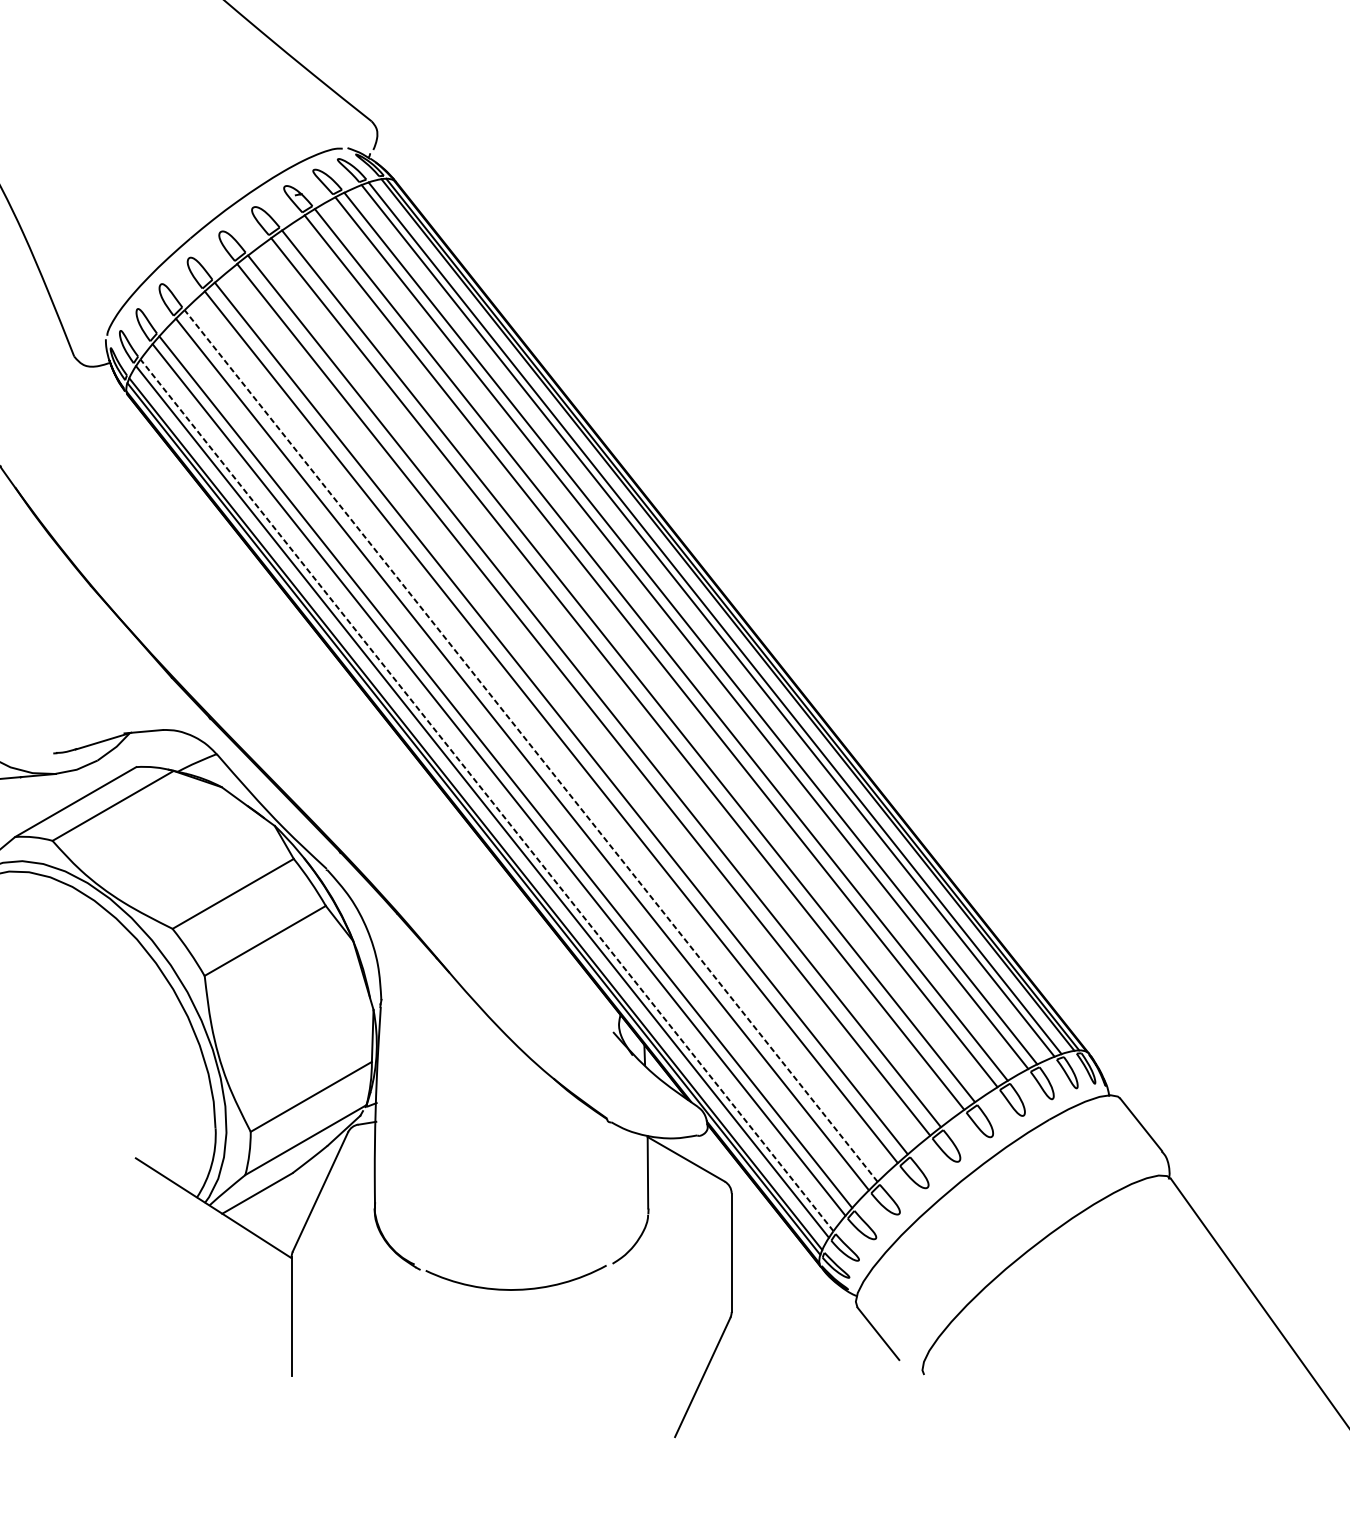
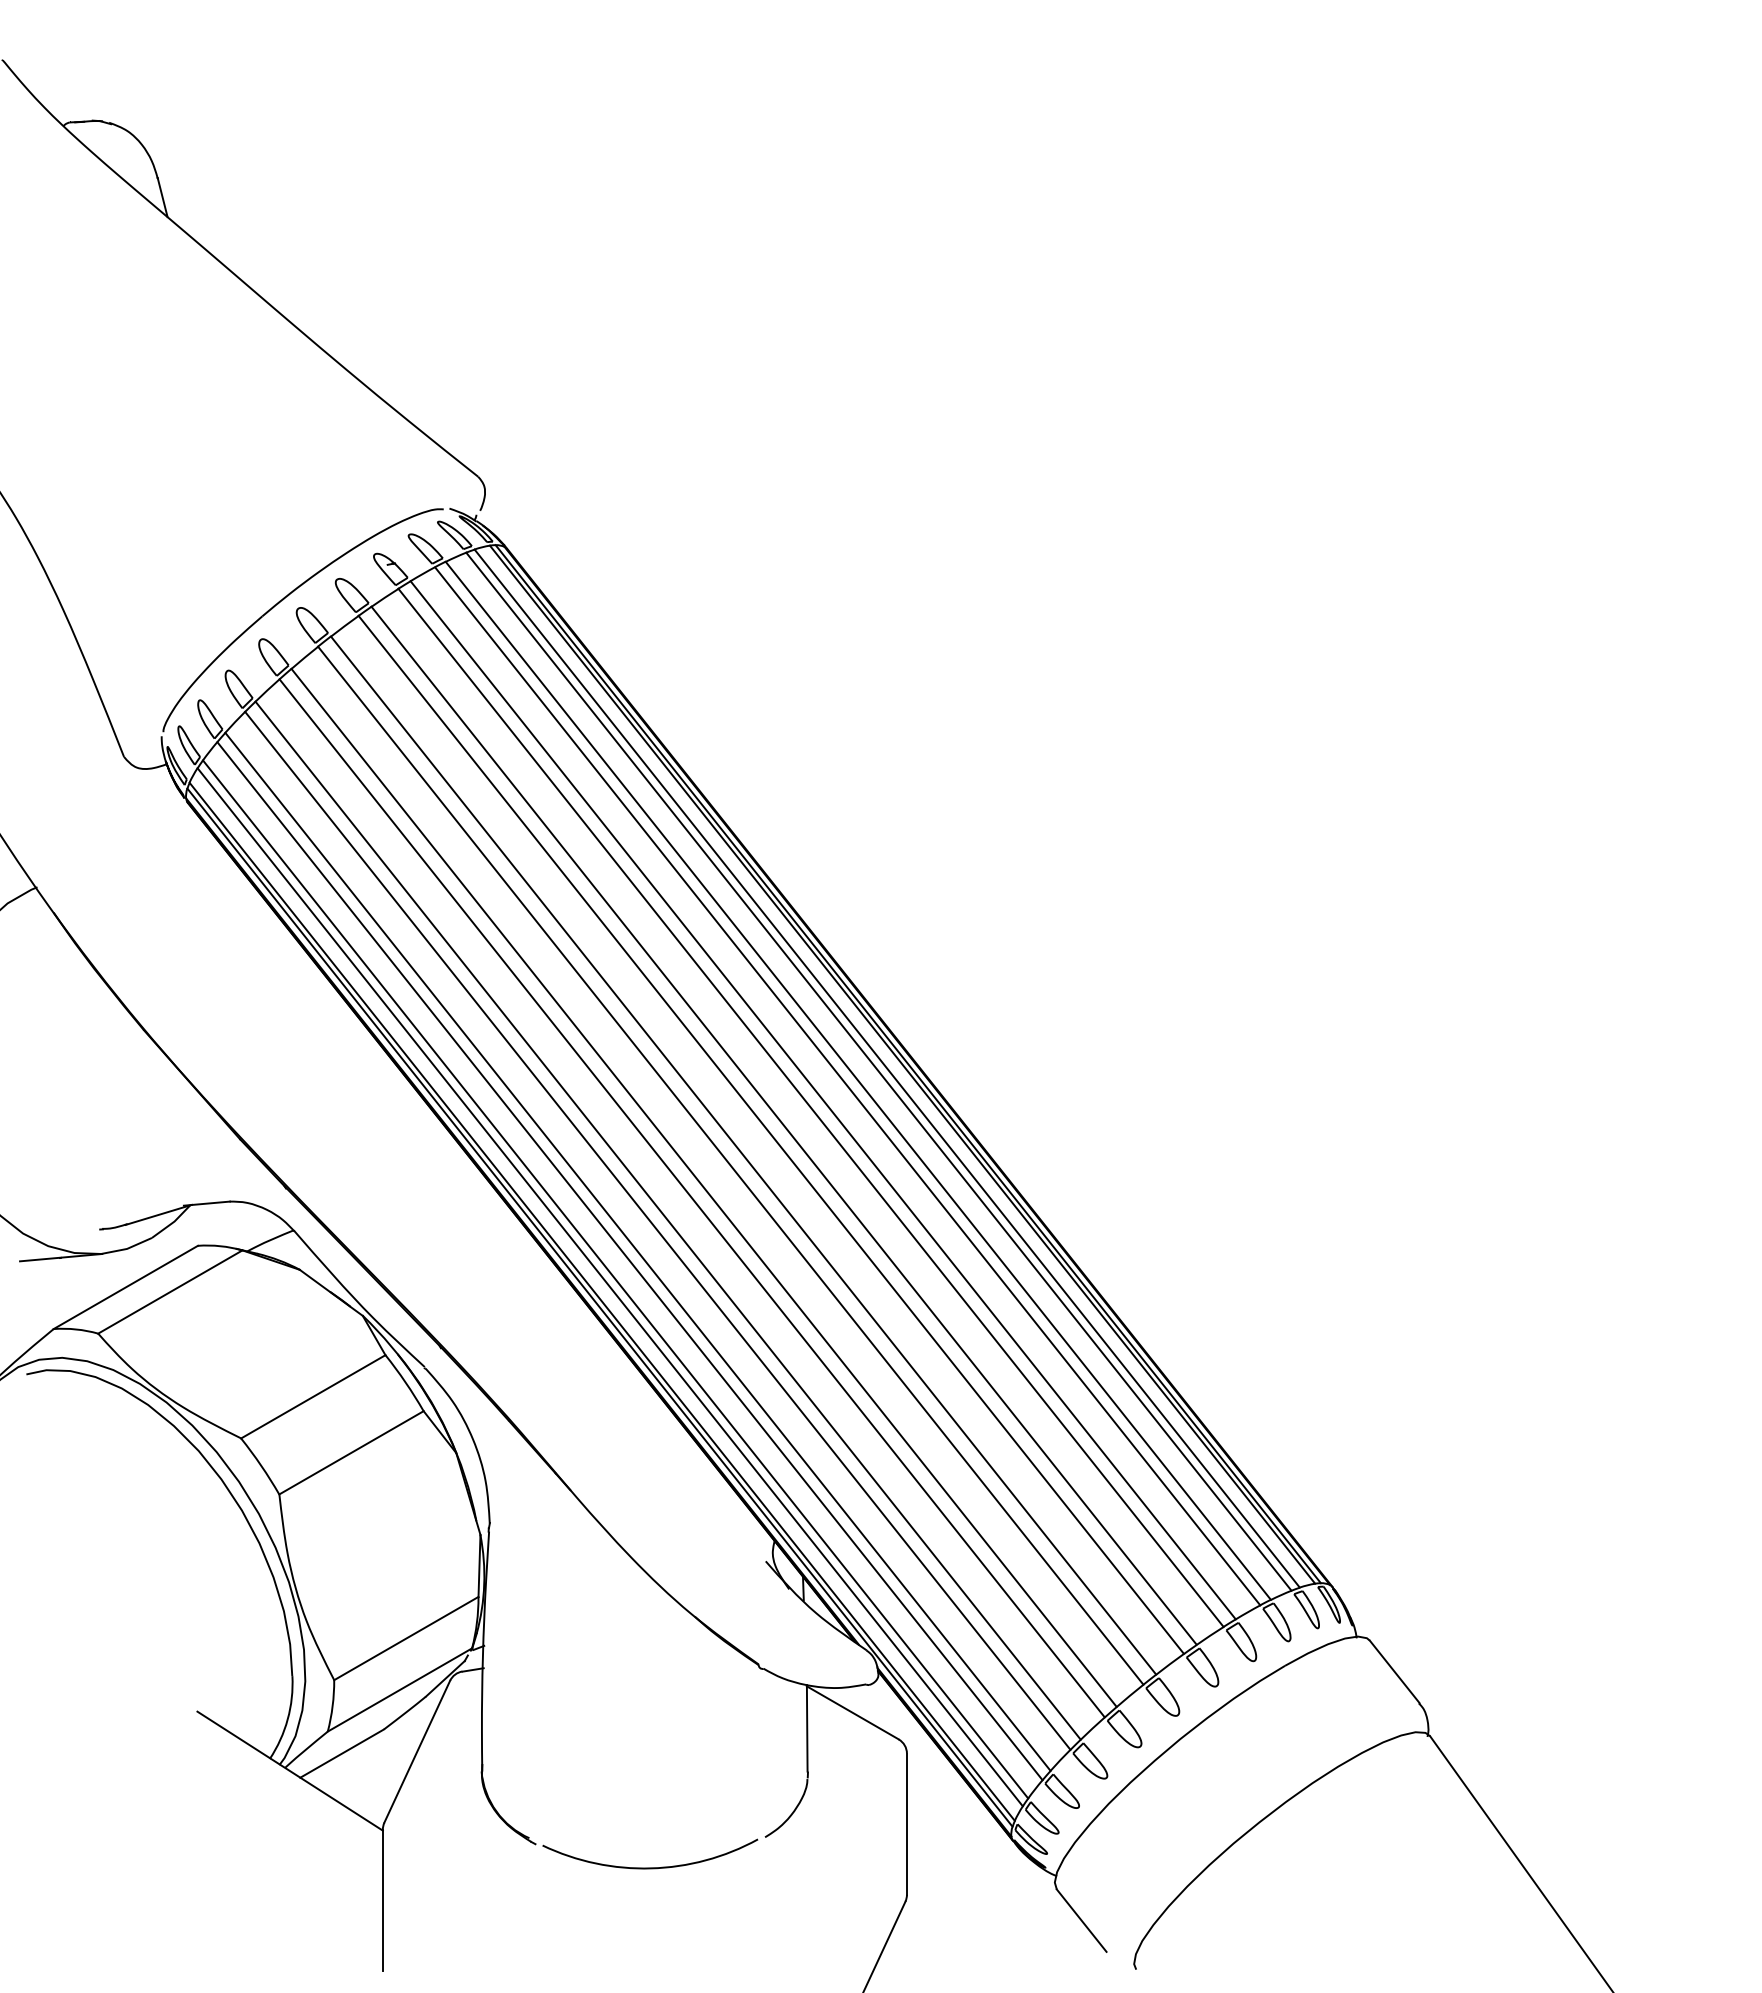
line: (530, 745) -> (667, 1220), dashed -> solid
line: (486, 795) -> (615, 1279), dashed -> solid

